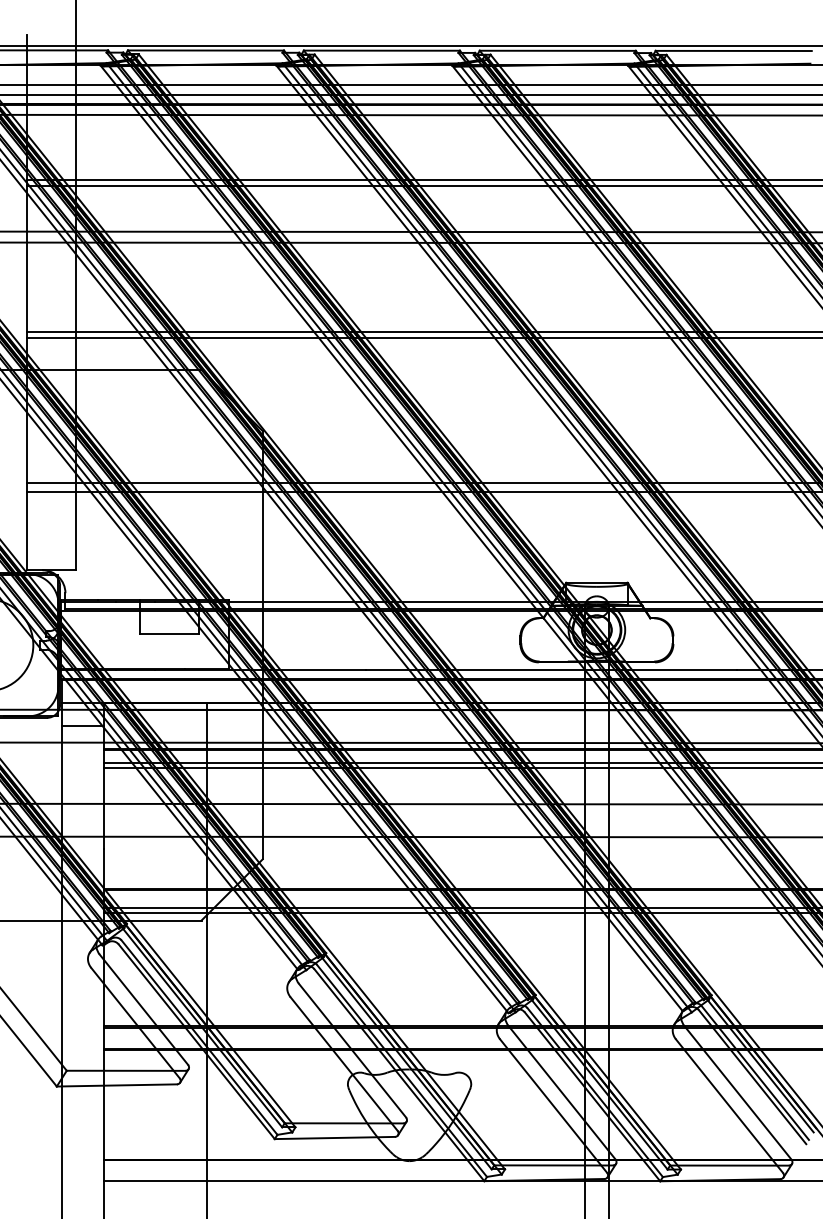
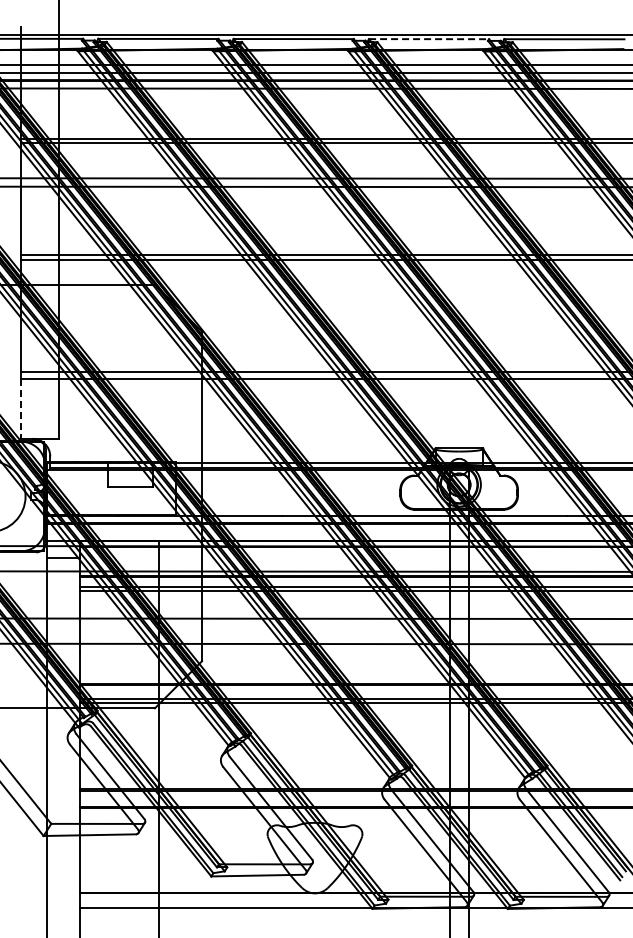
line: (558, 51) -> (429, 39), solid -> dashed
line: (26, 532) -> (20, 409), solid -> dashed

